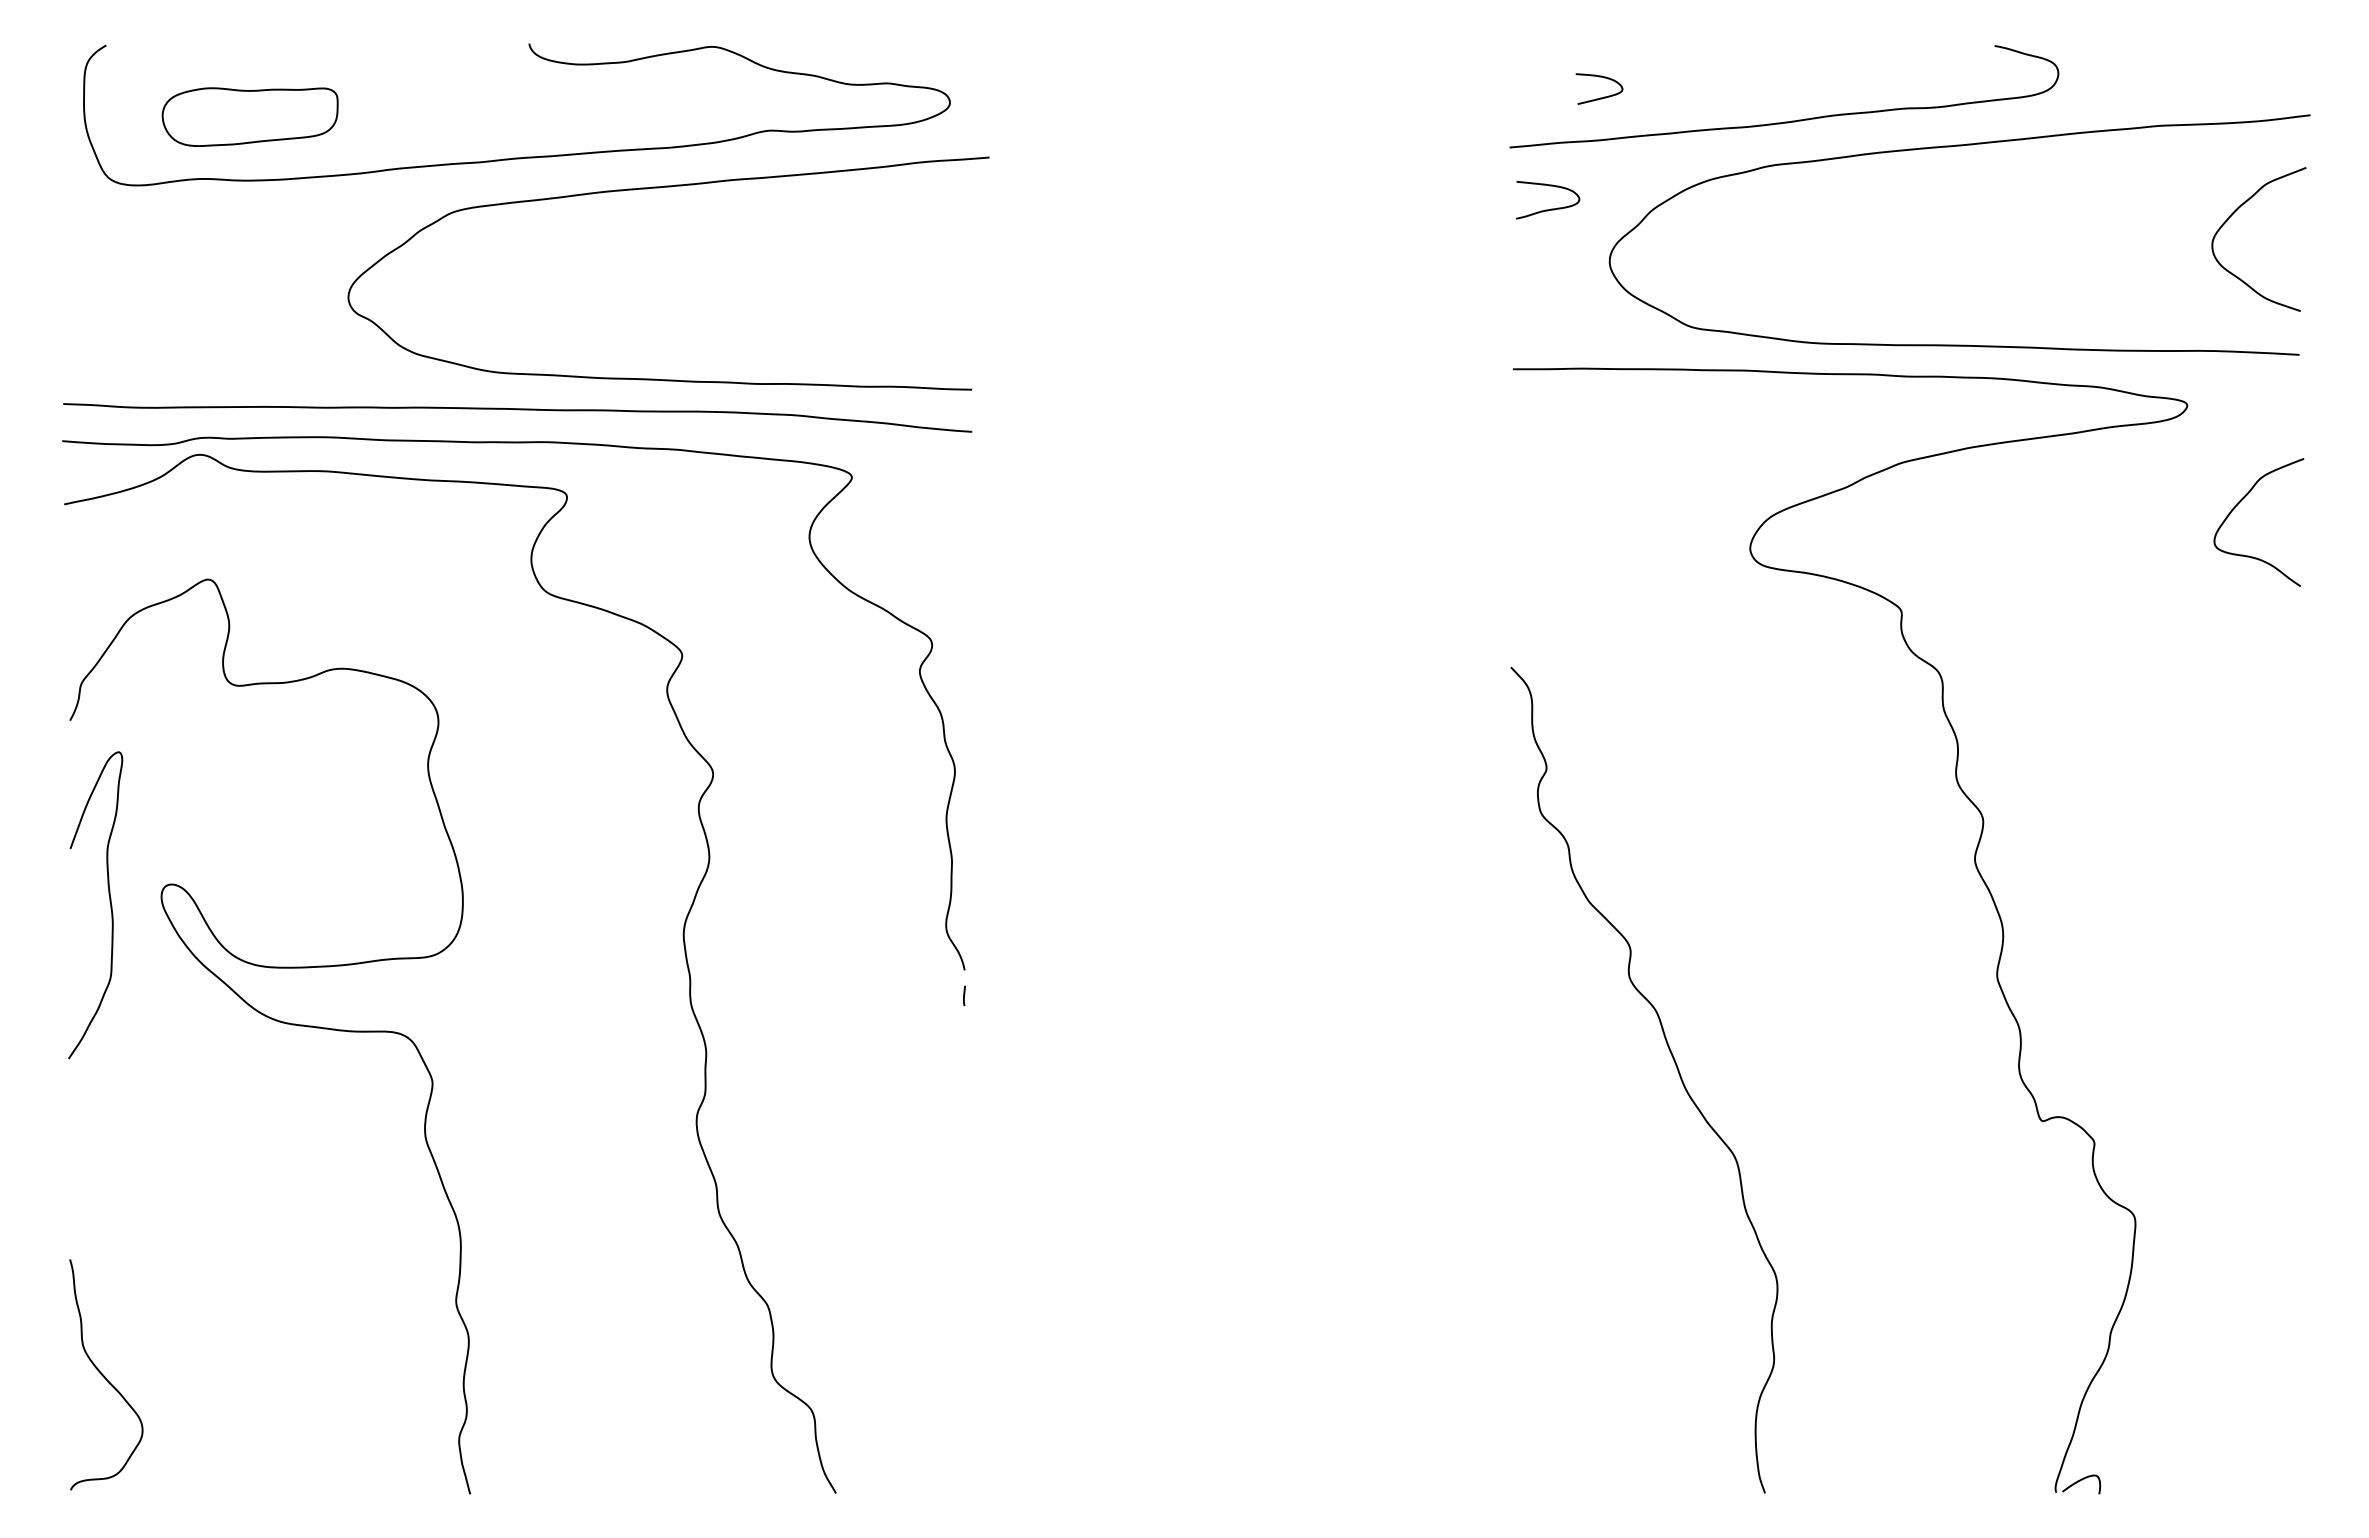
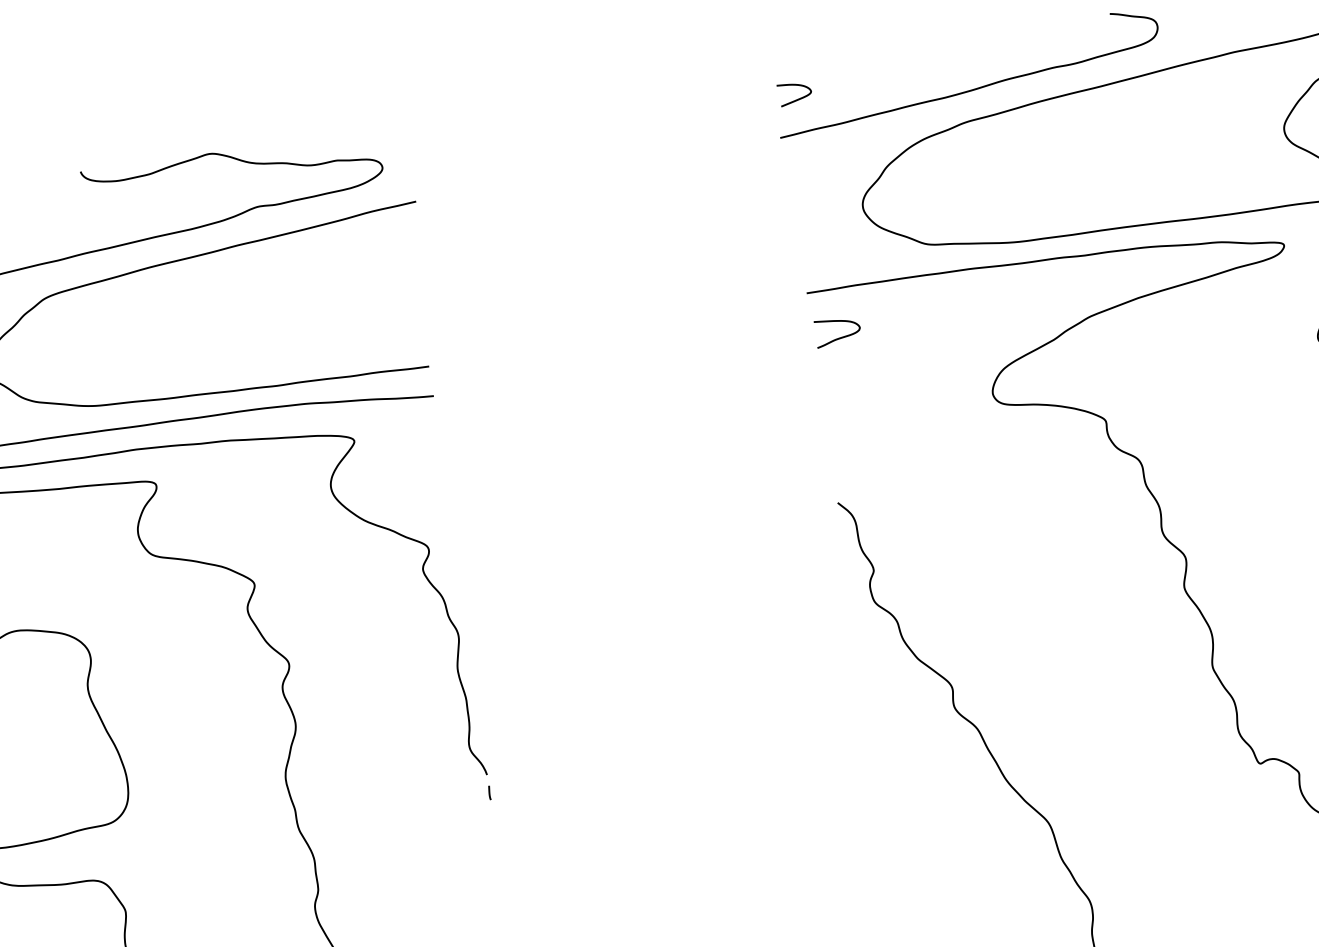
curve: (1600, 97) -> (796, 99), moved
curve: (1551, 208) -> (841, 337), moved

